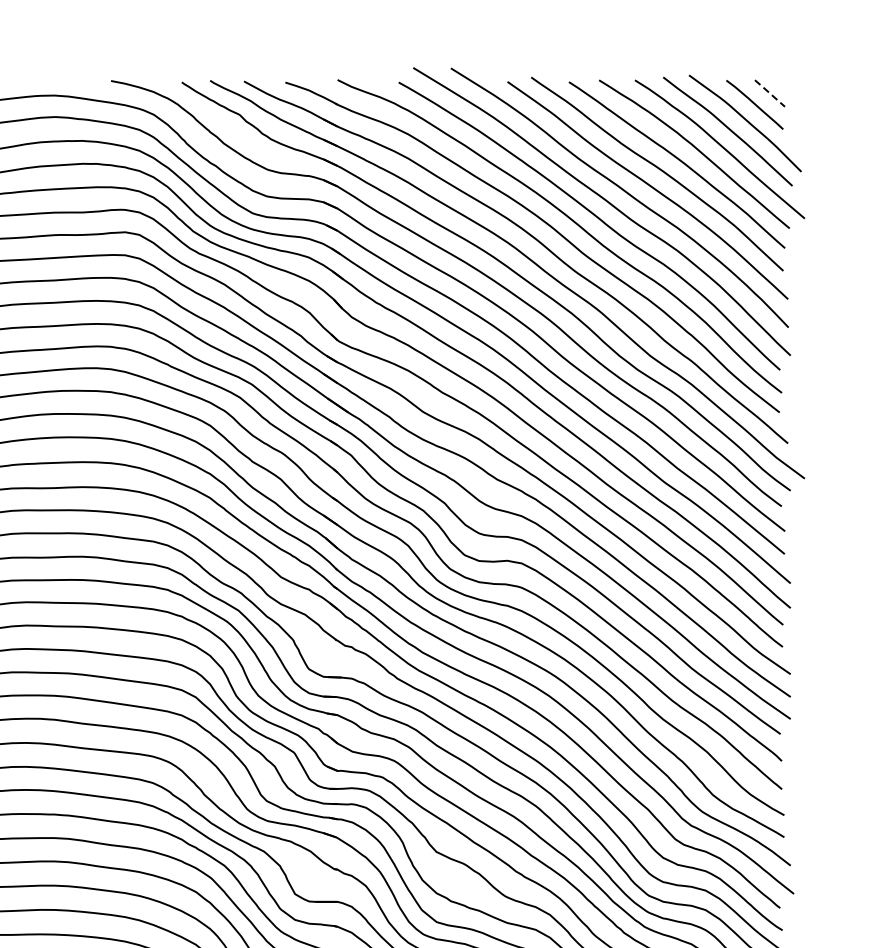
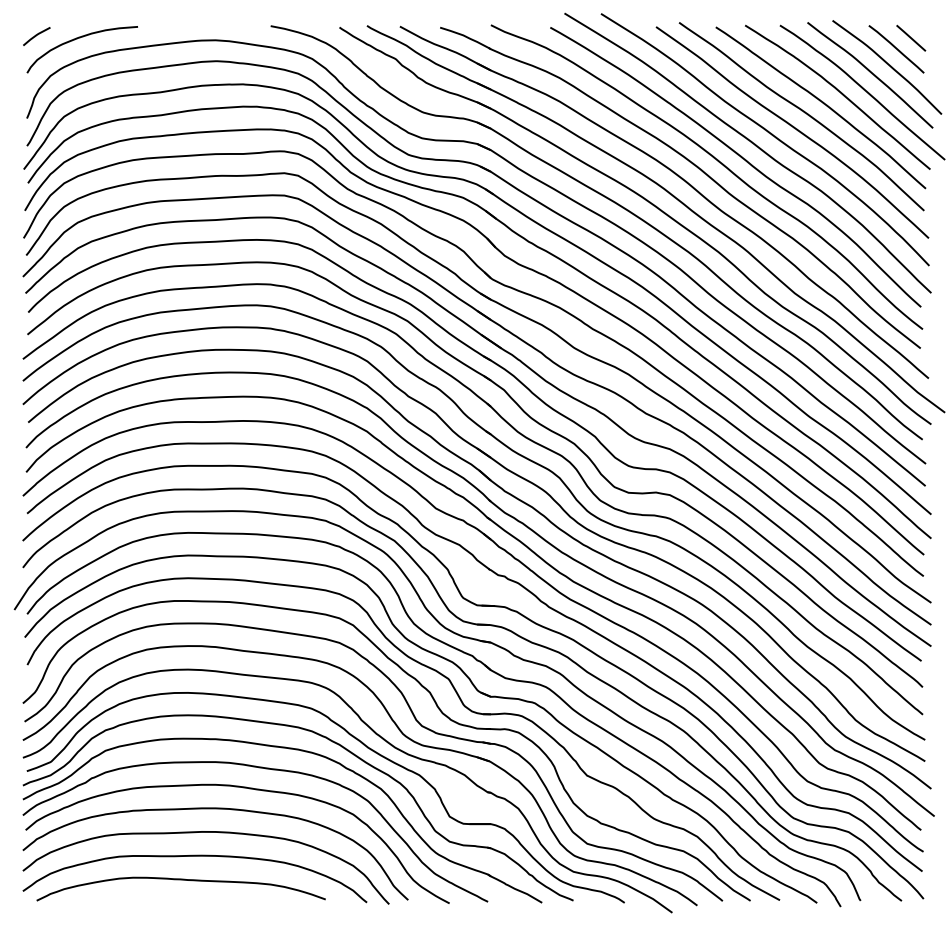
line: (770, 93) -> (911, 38), dashed -> solid

